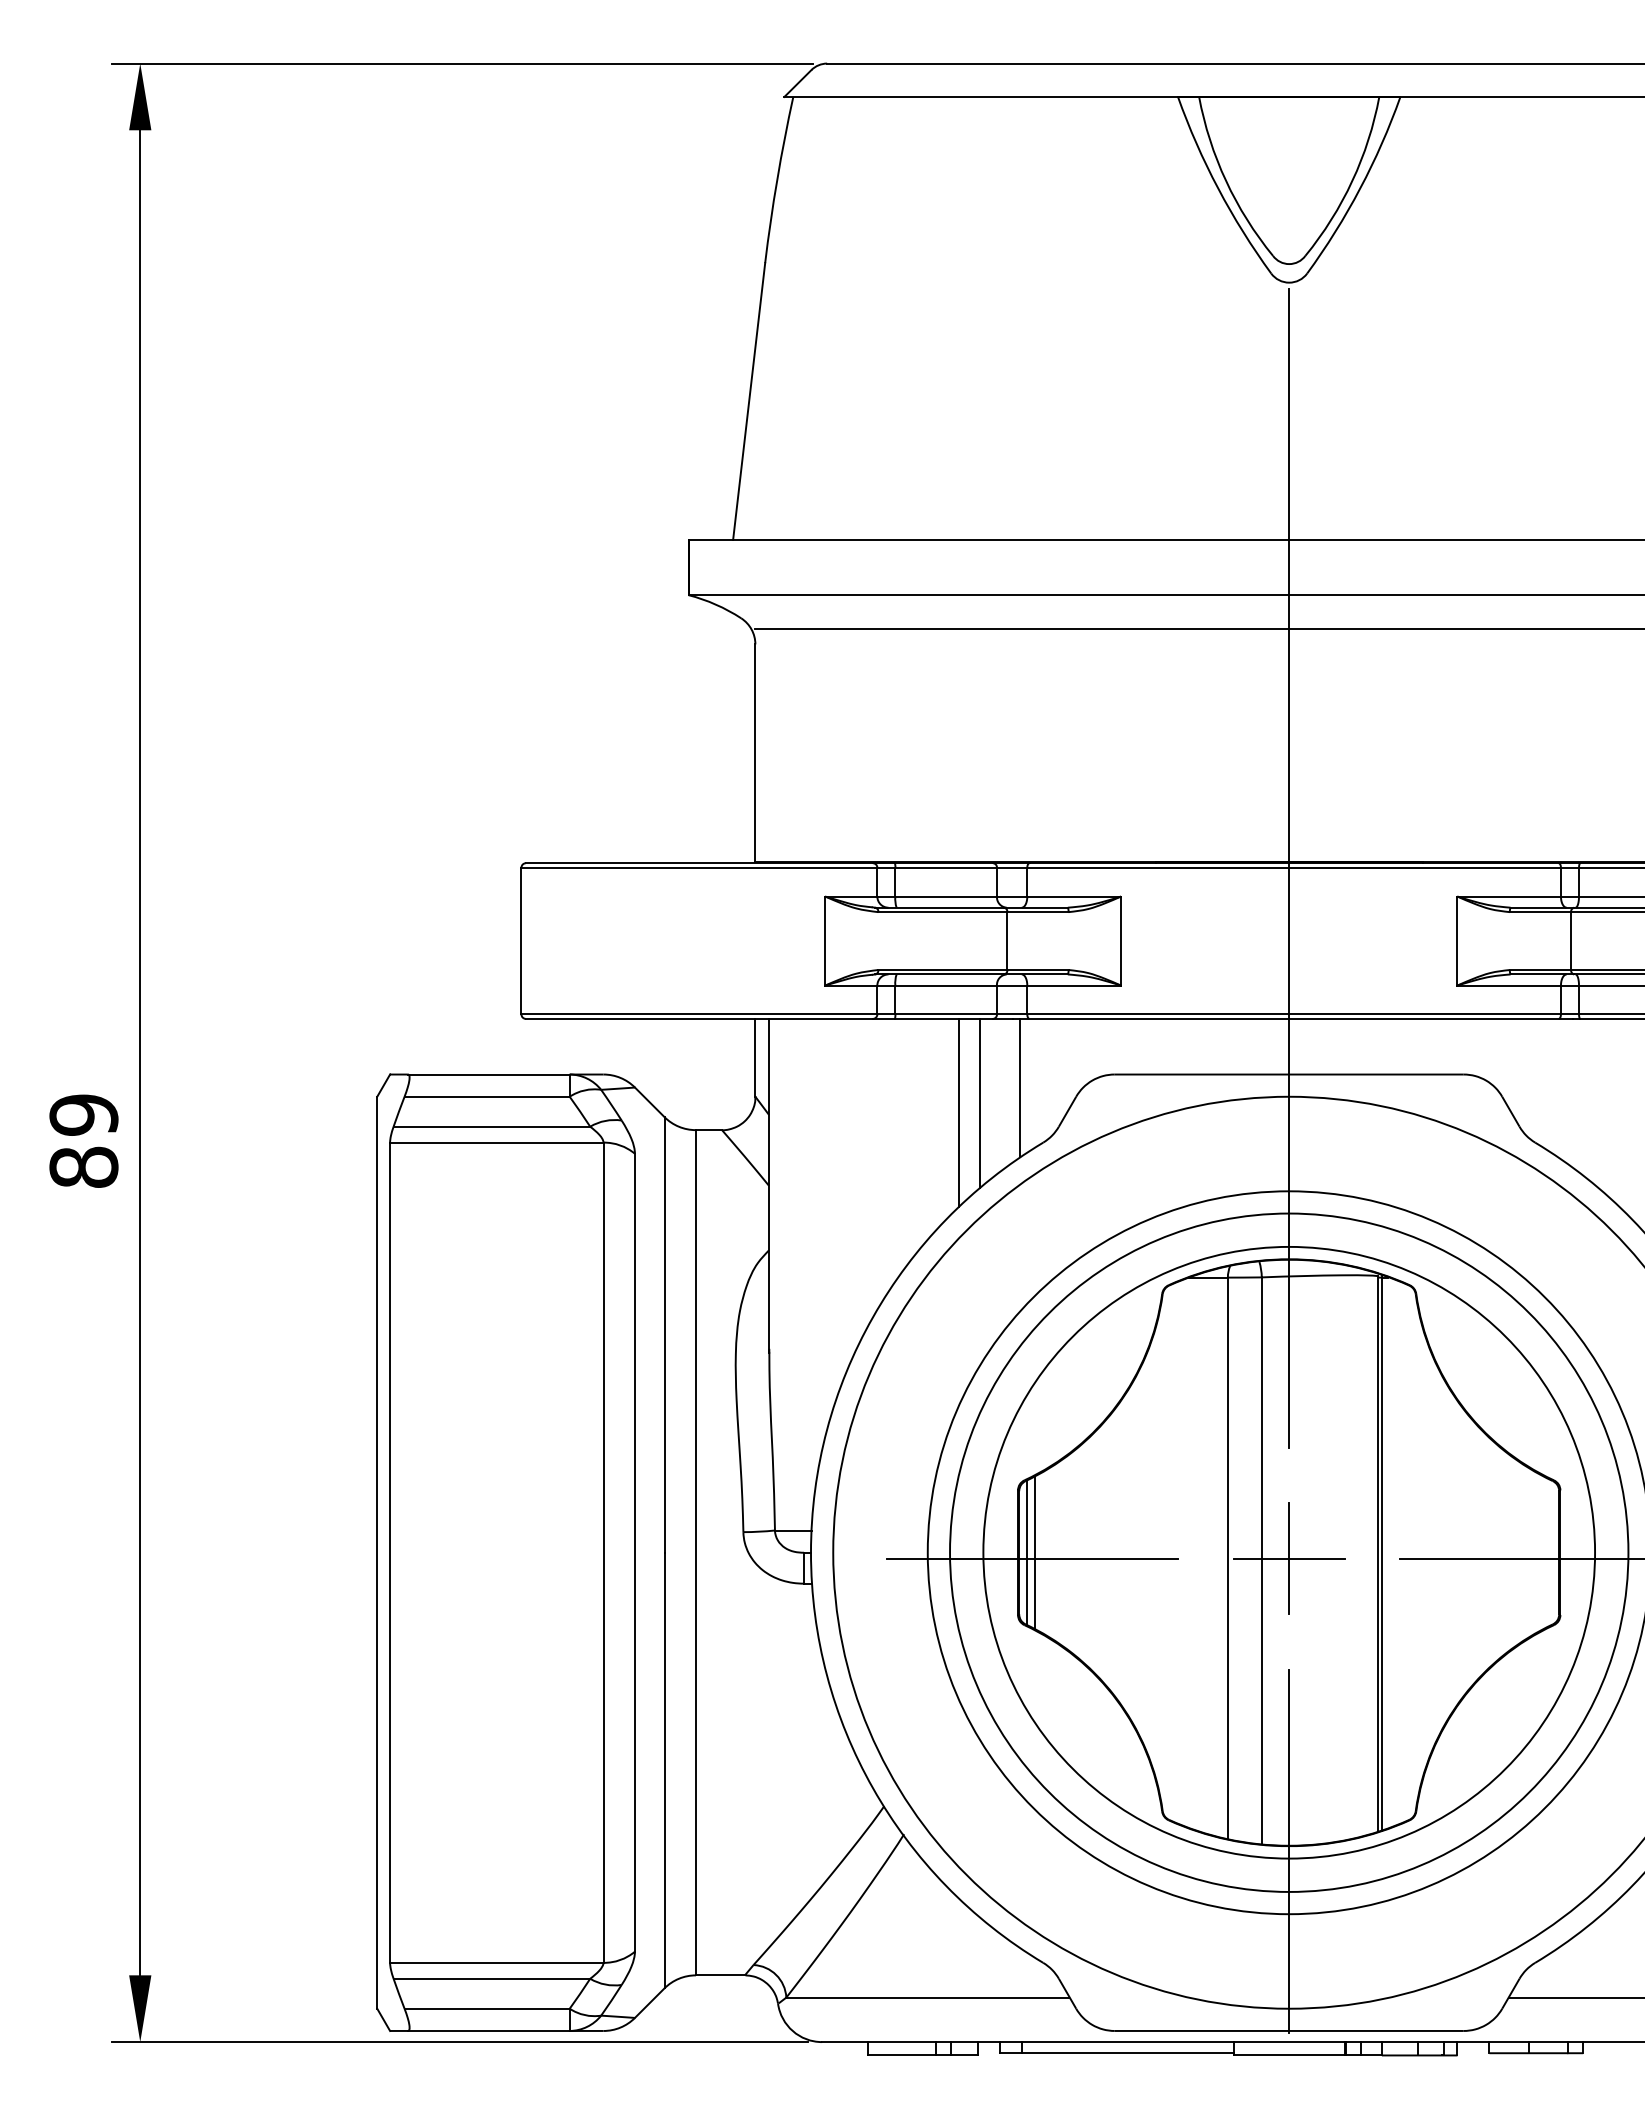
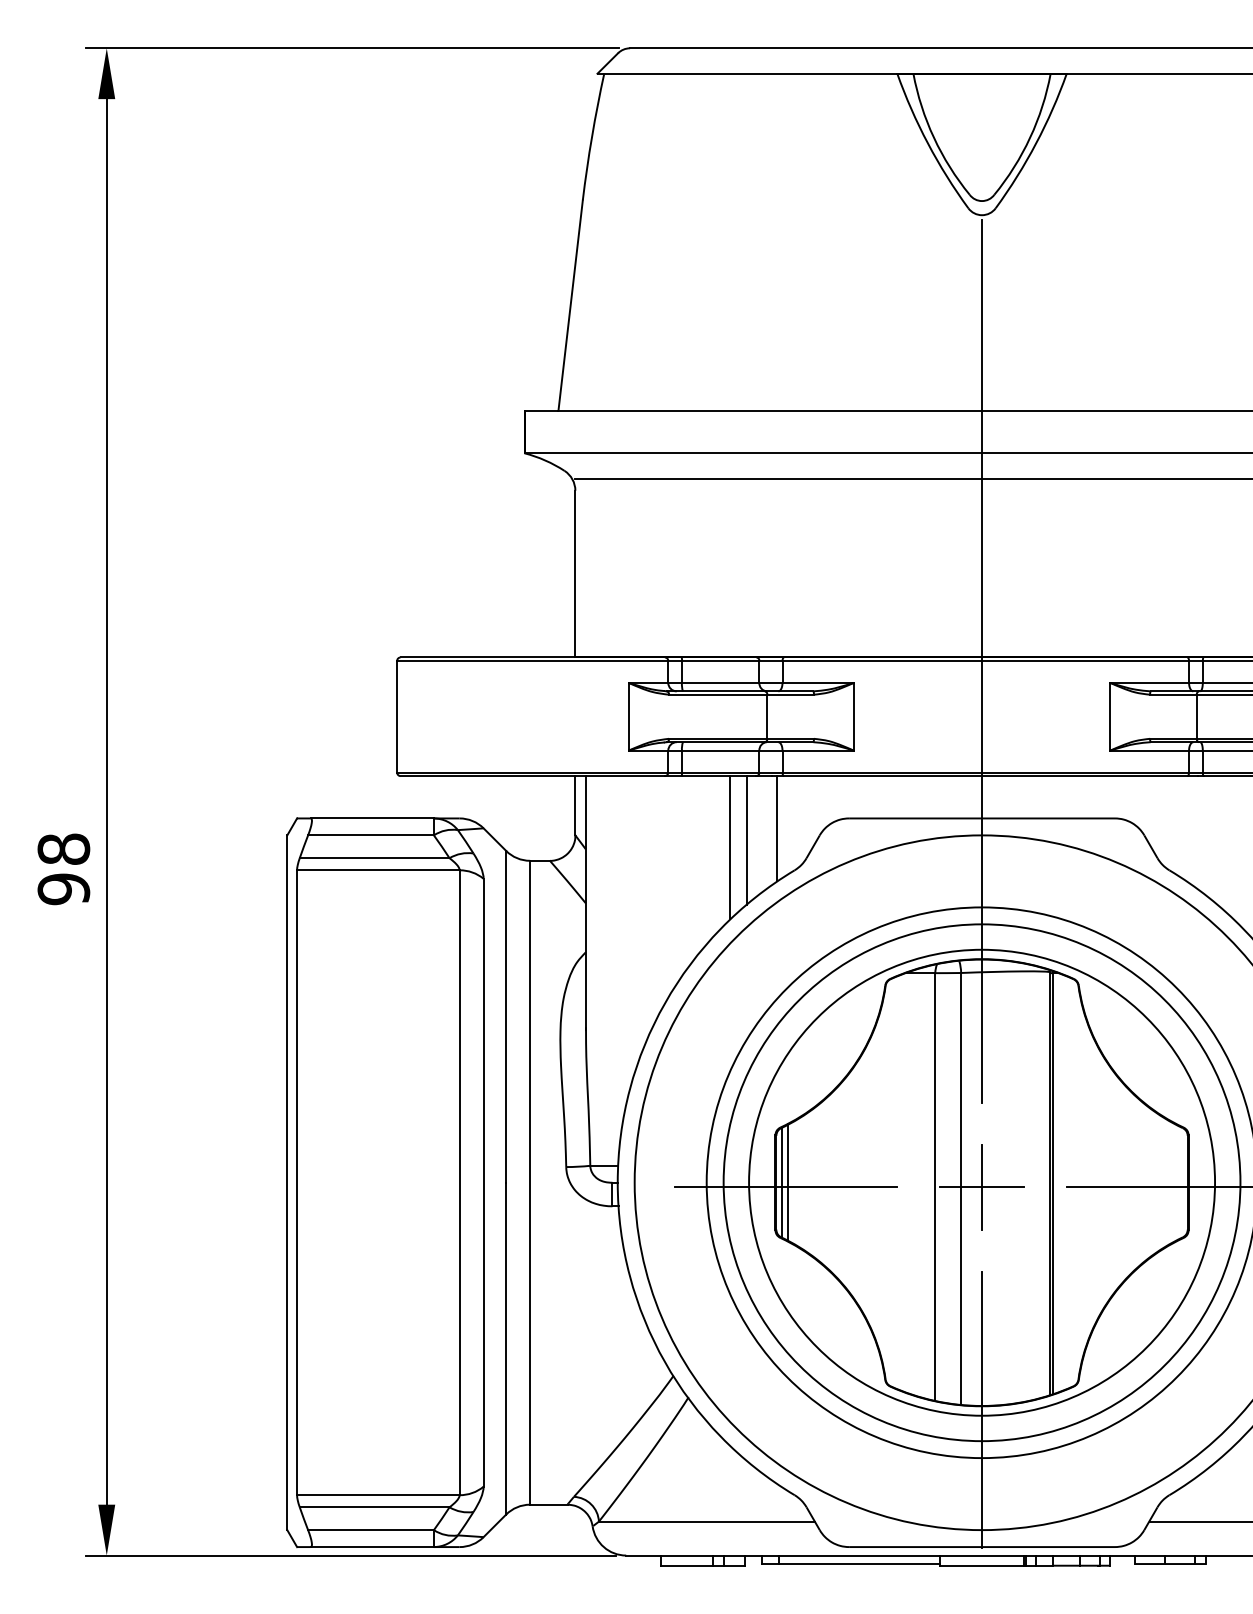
text: (83, 1141) -> (63, 869), 89 -> 98

